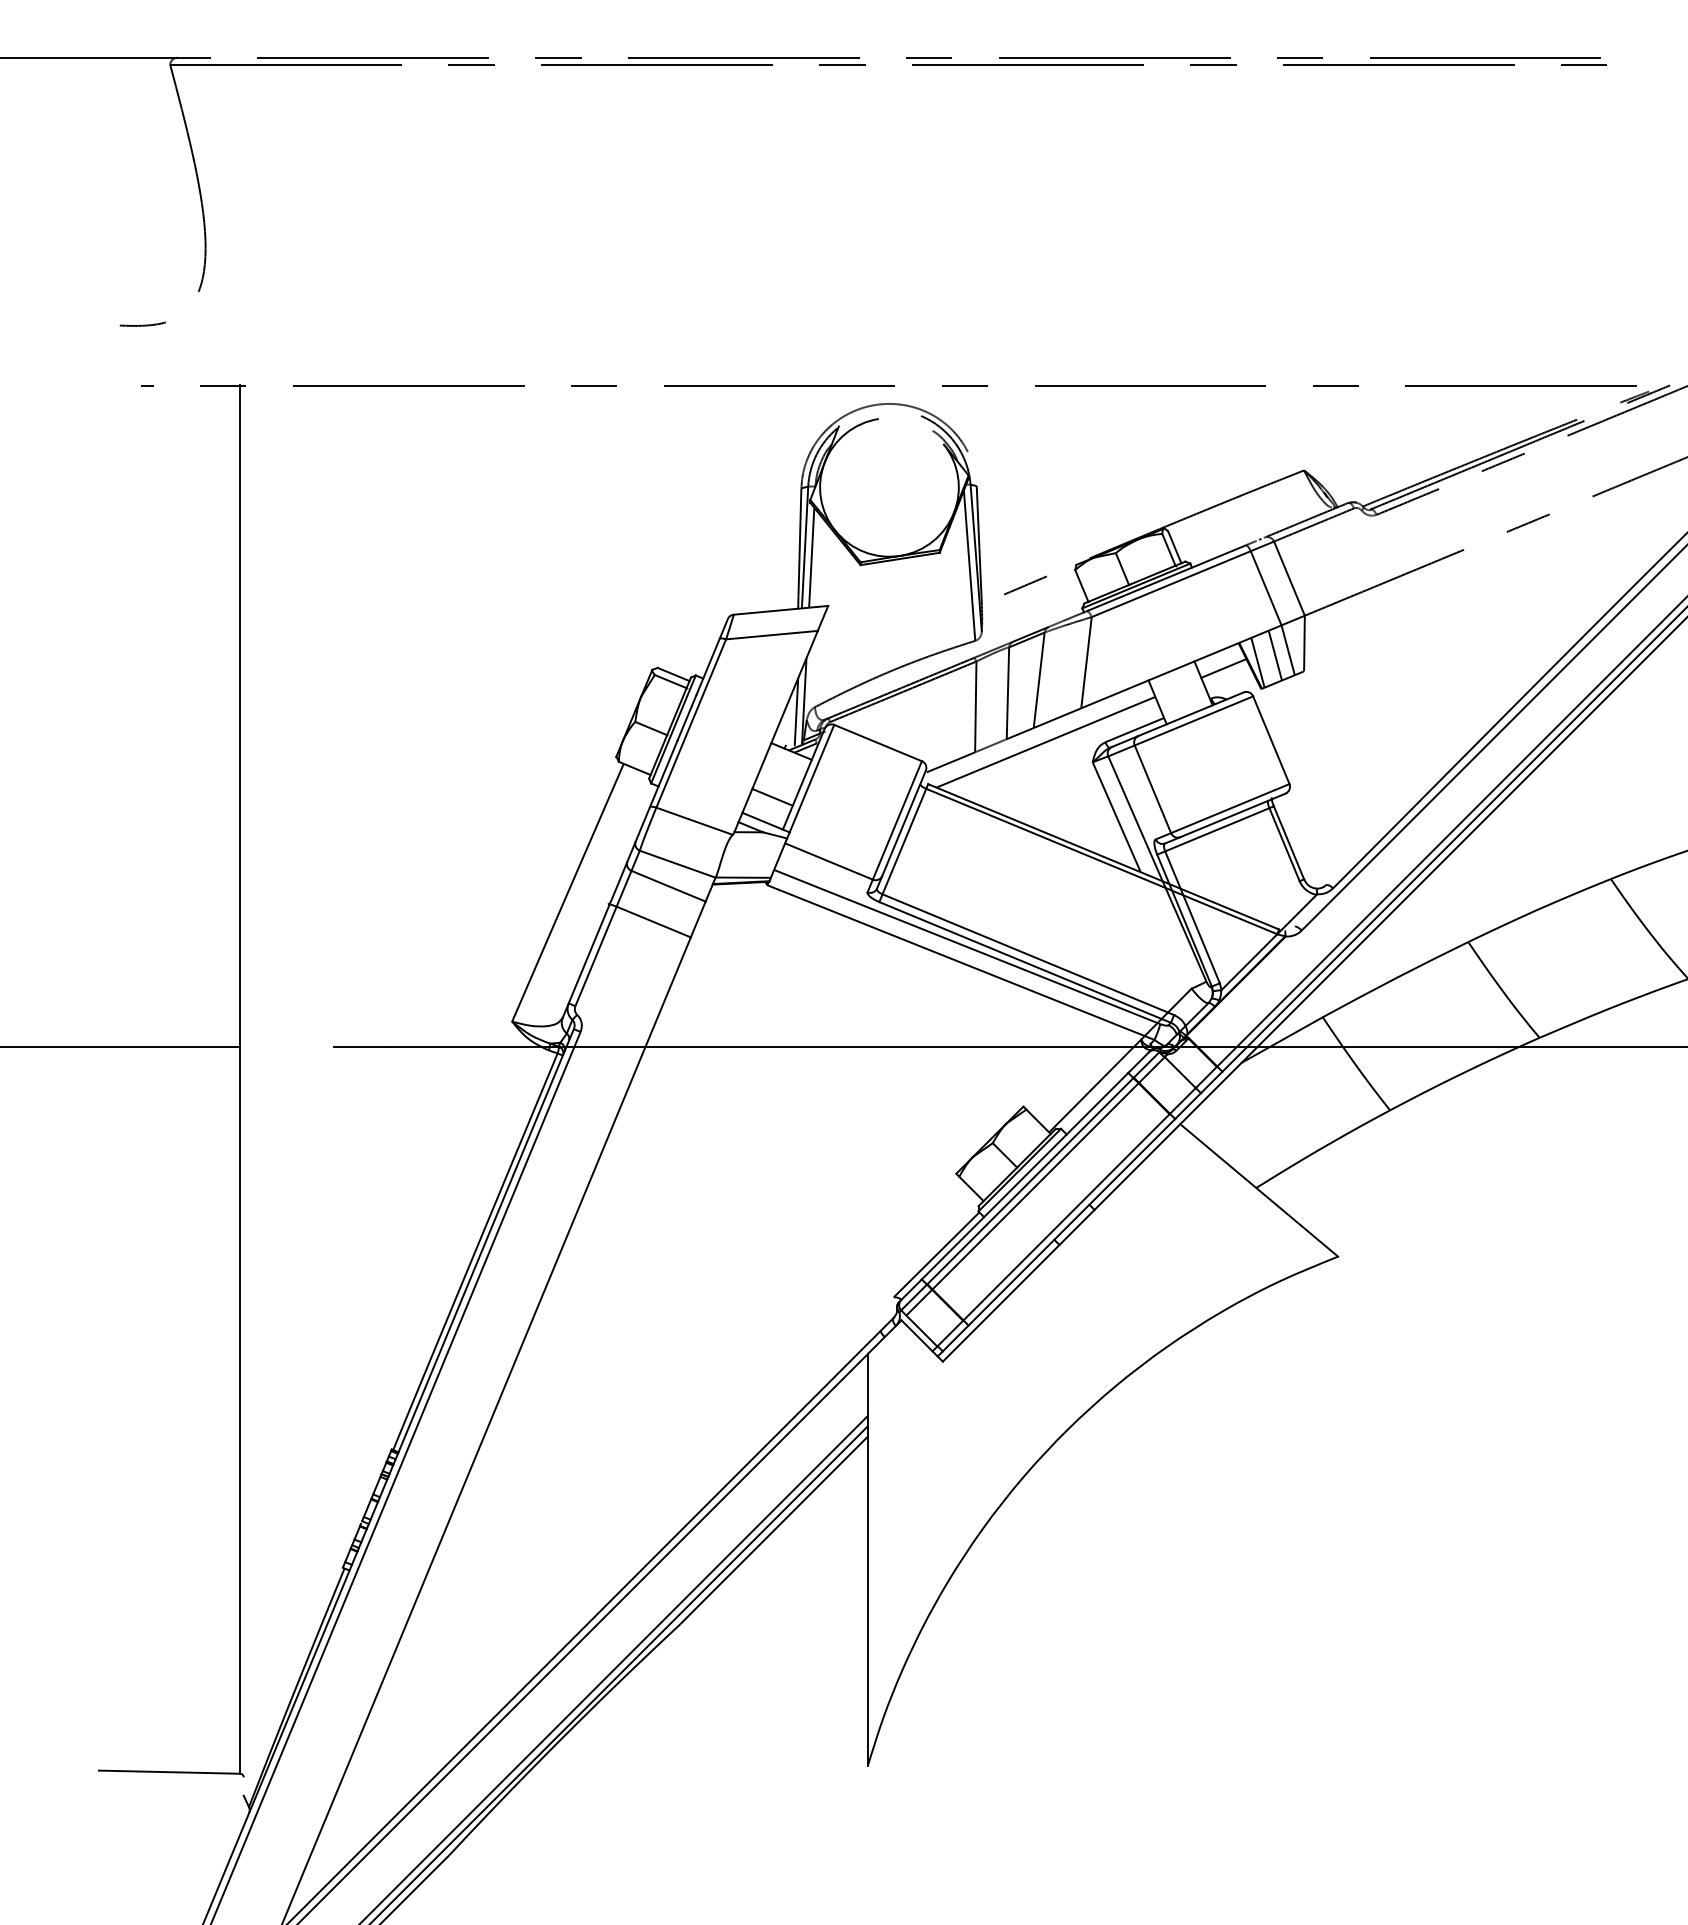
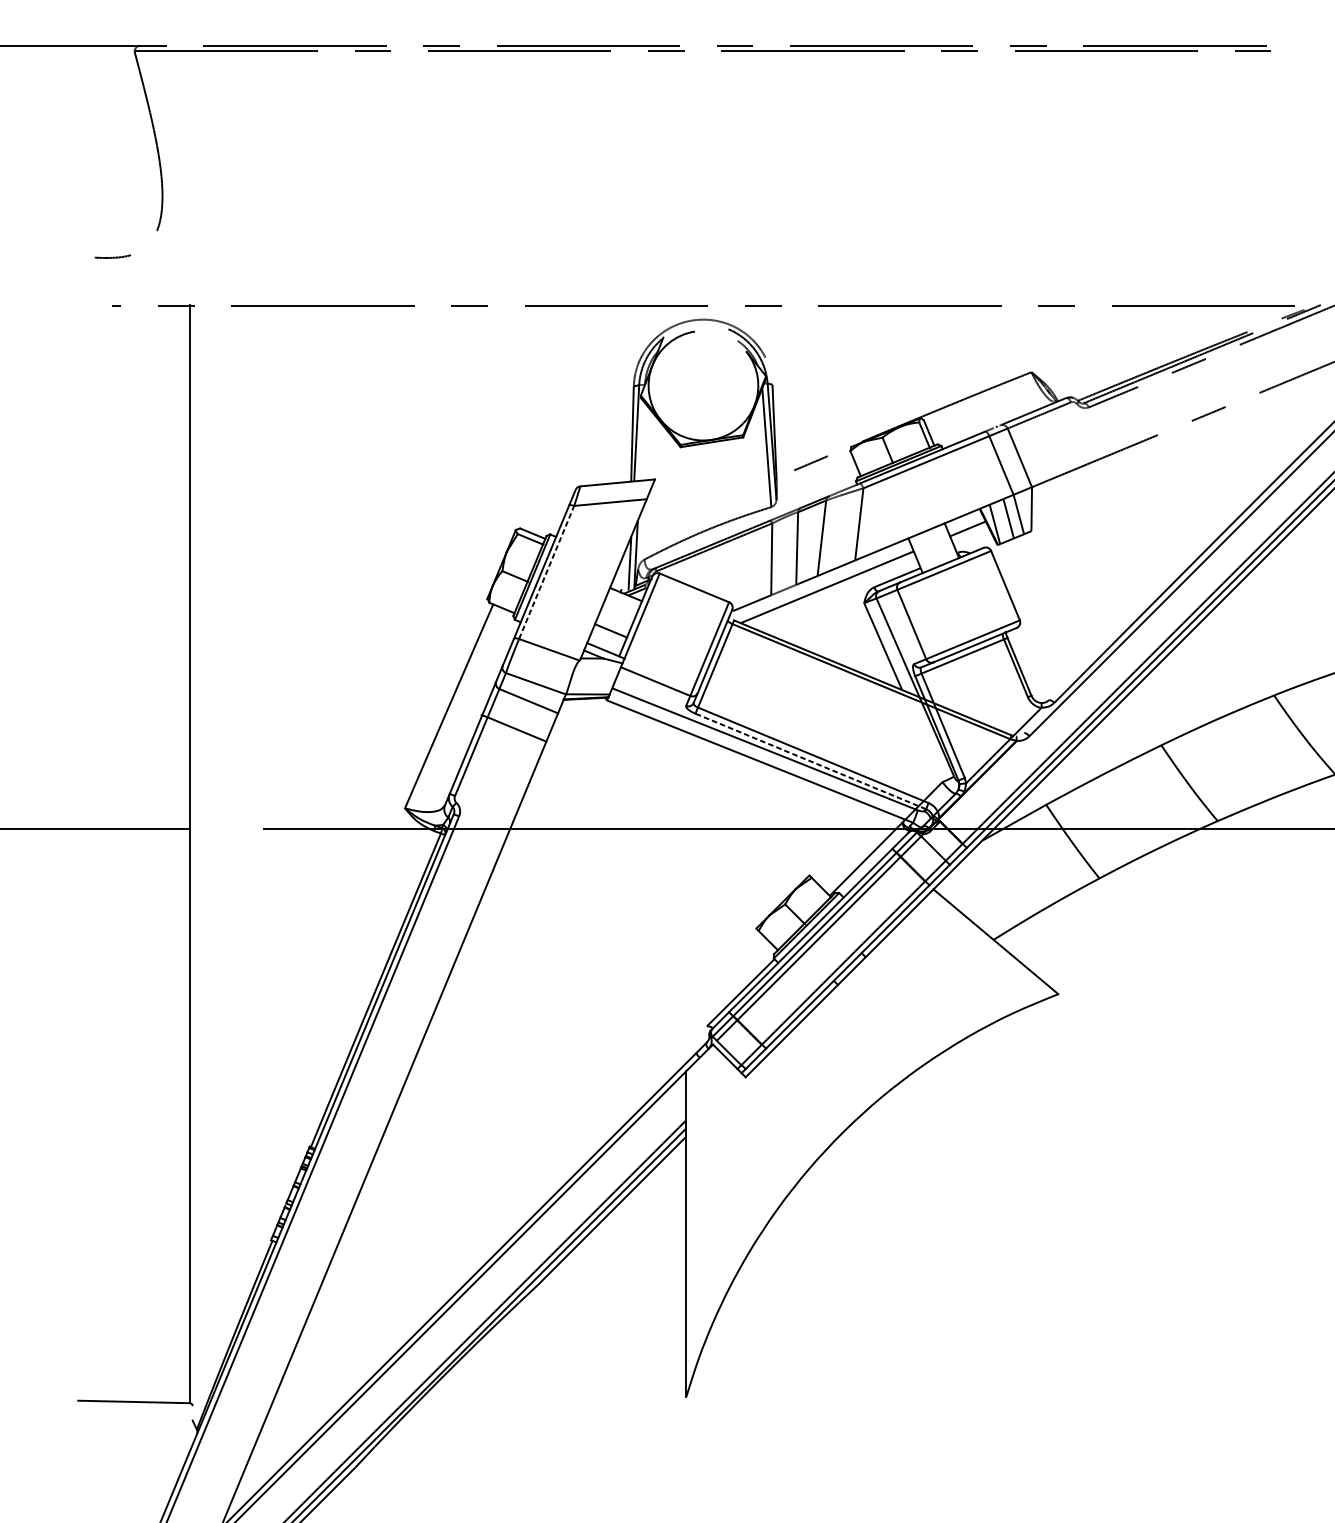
line: (811, 557) -> (641, 441), removed
line: (691, 723) -> (546, 572), solid -> dashed
line: (1025, 962) -> (811, 761), solid -> dashed

